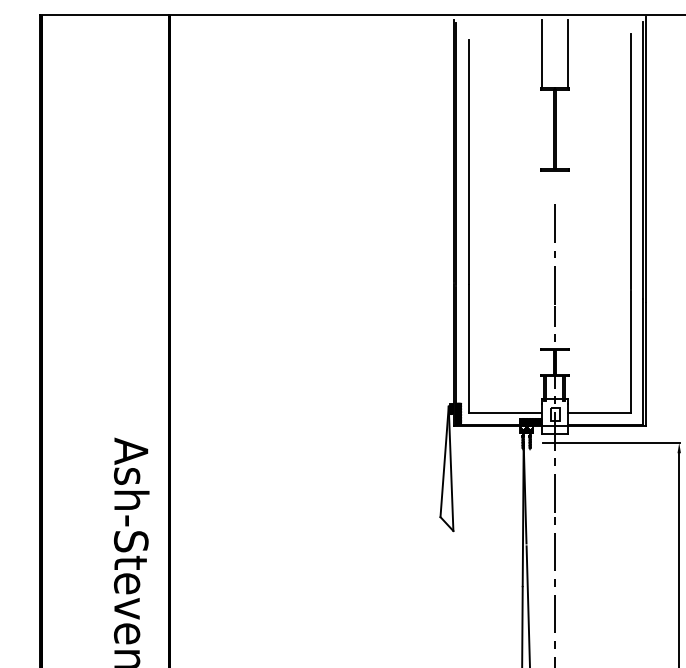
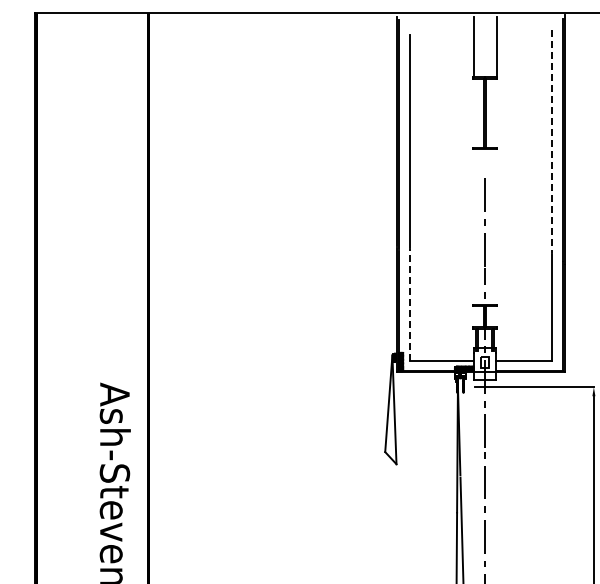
line: (630, 161) -> (551, 141), solid -> dashed
line: (469, 349) -> (410, 305), solid -> dashed

